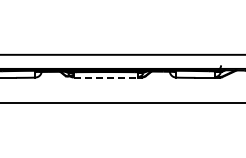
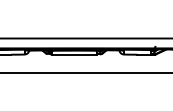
line: (106, 77) -> (74, 54), dashed -> solid

